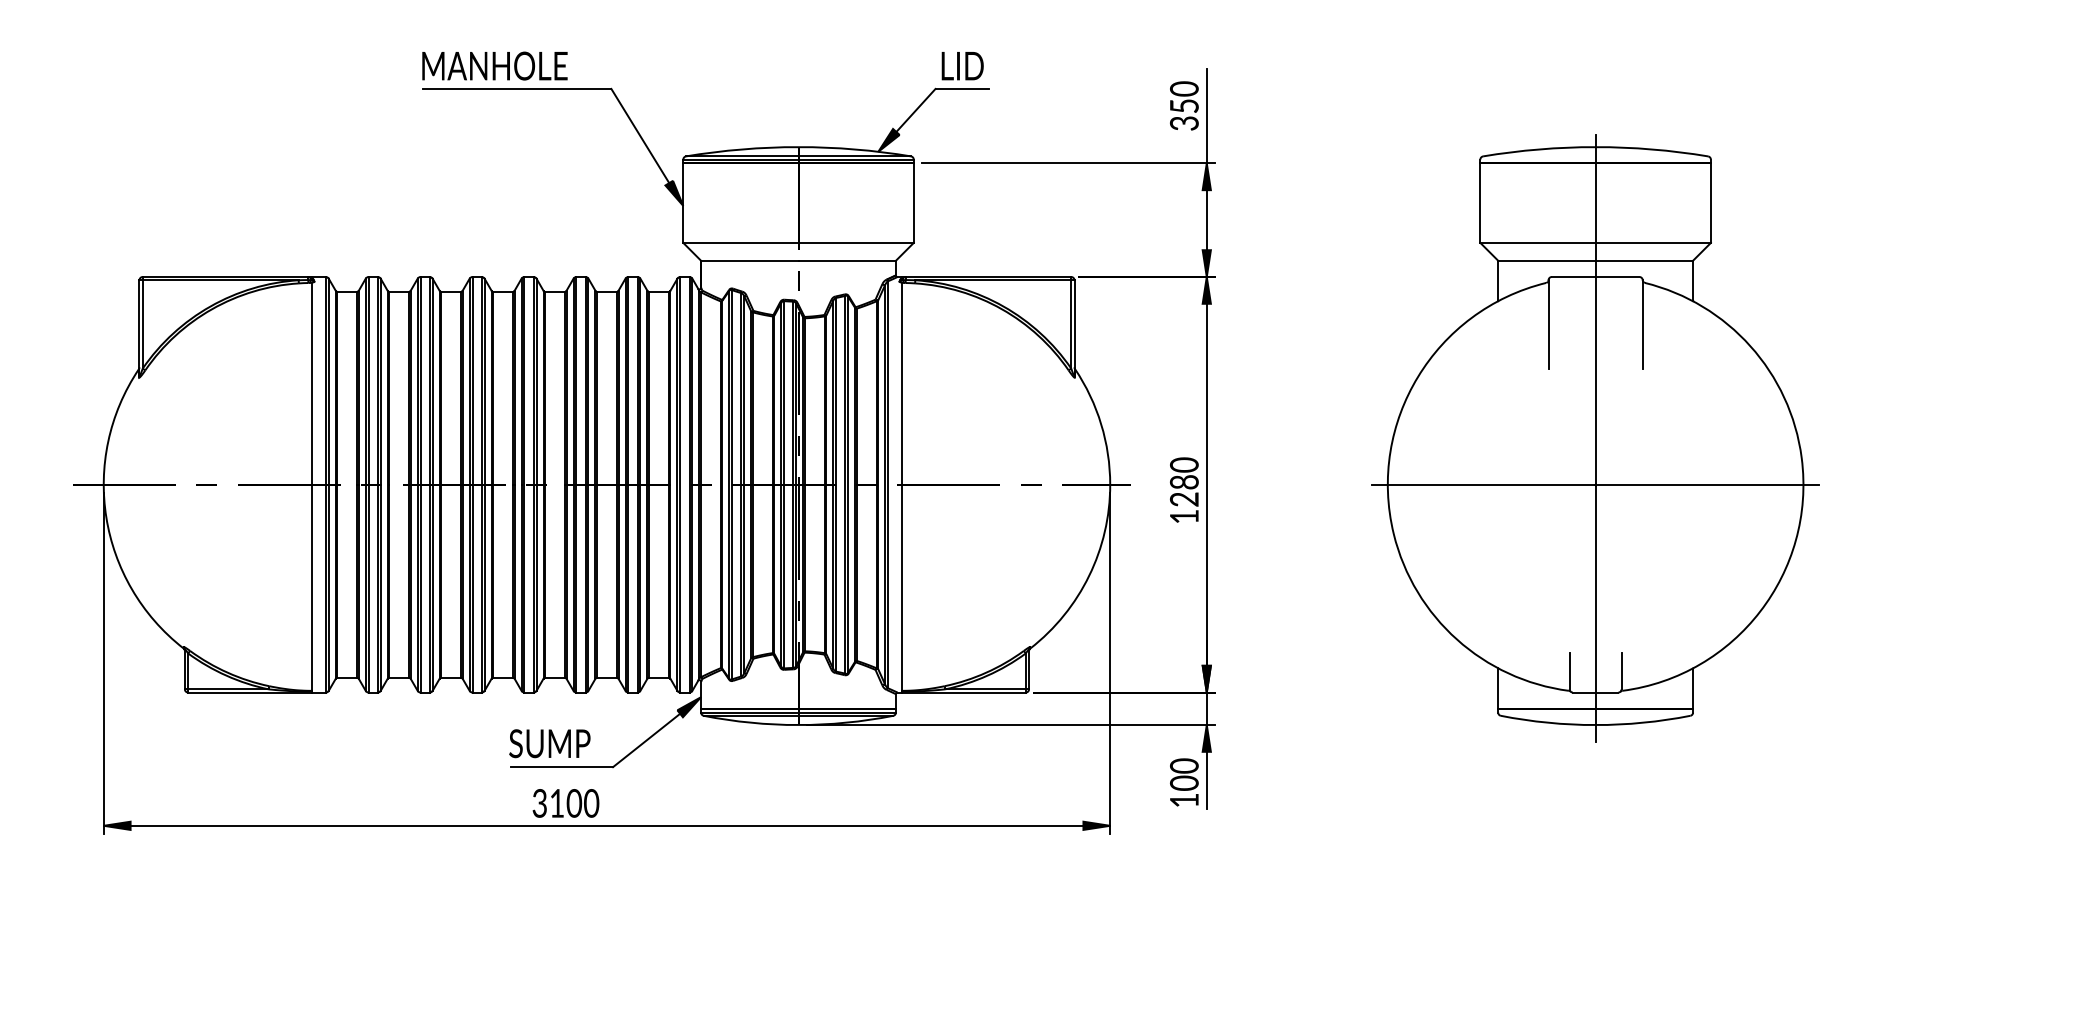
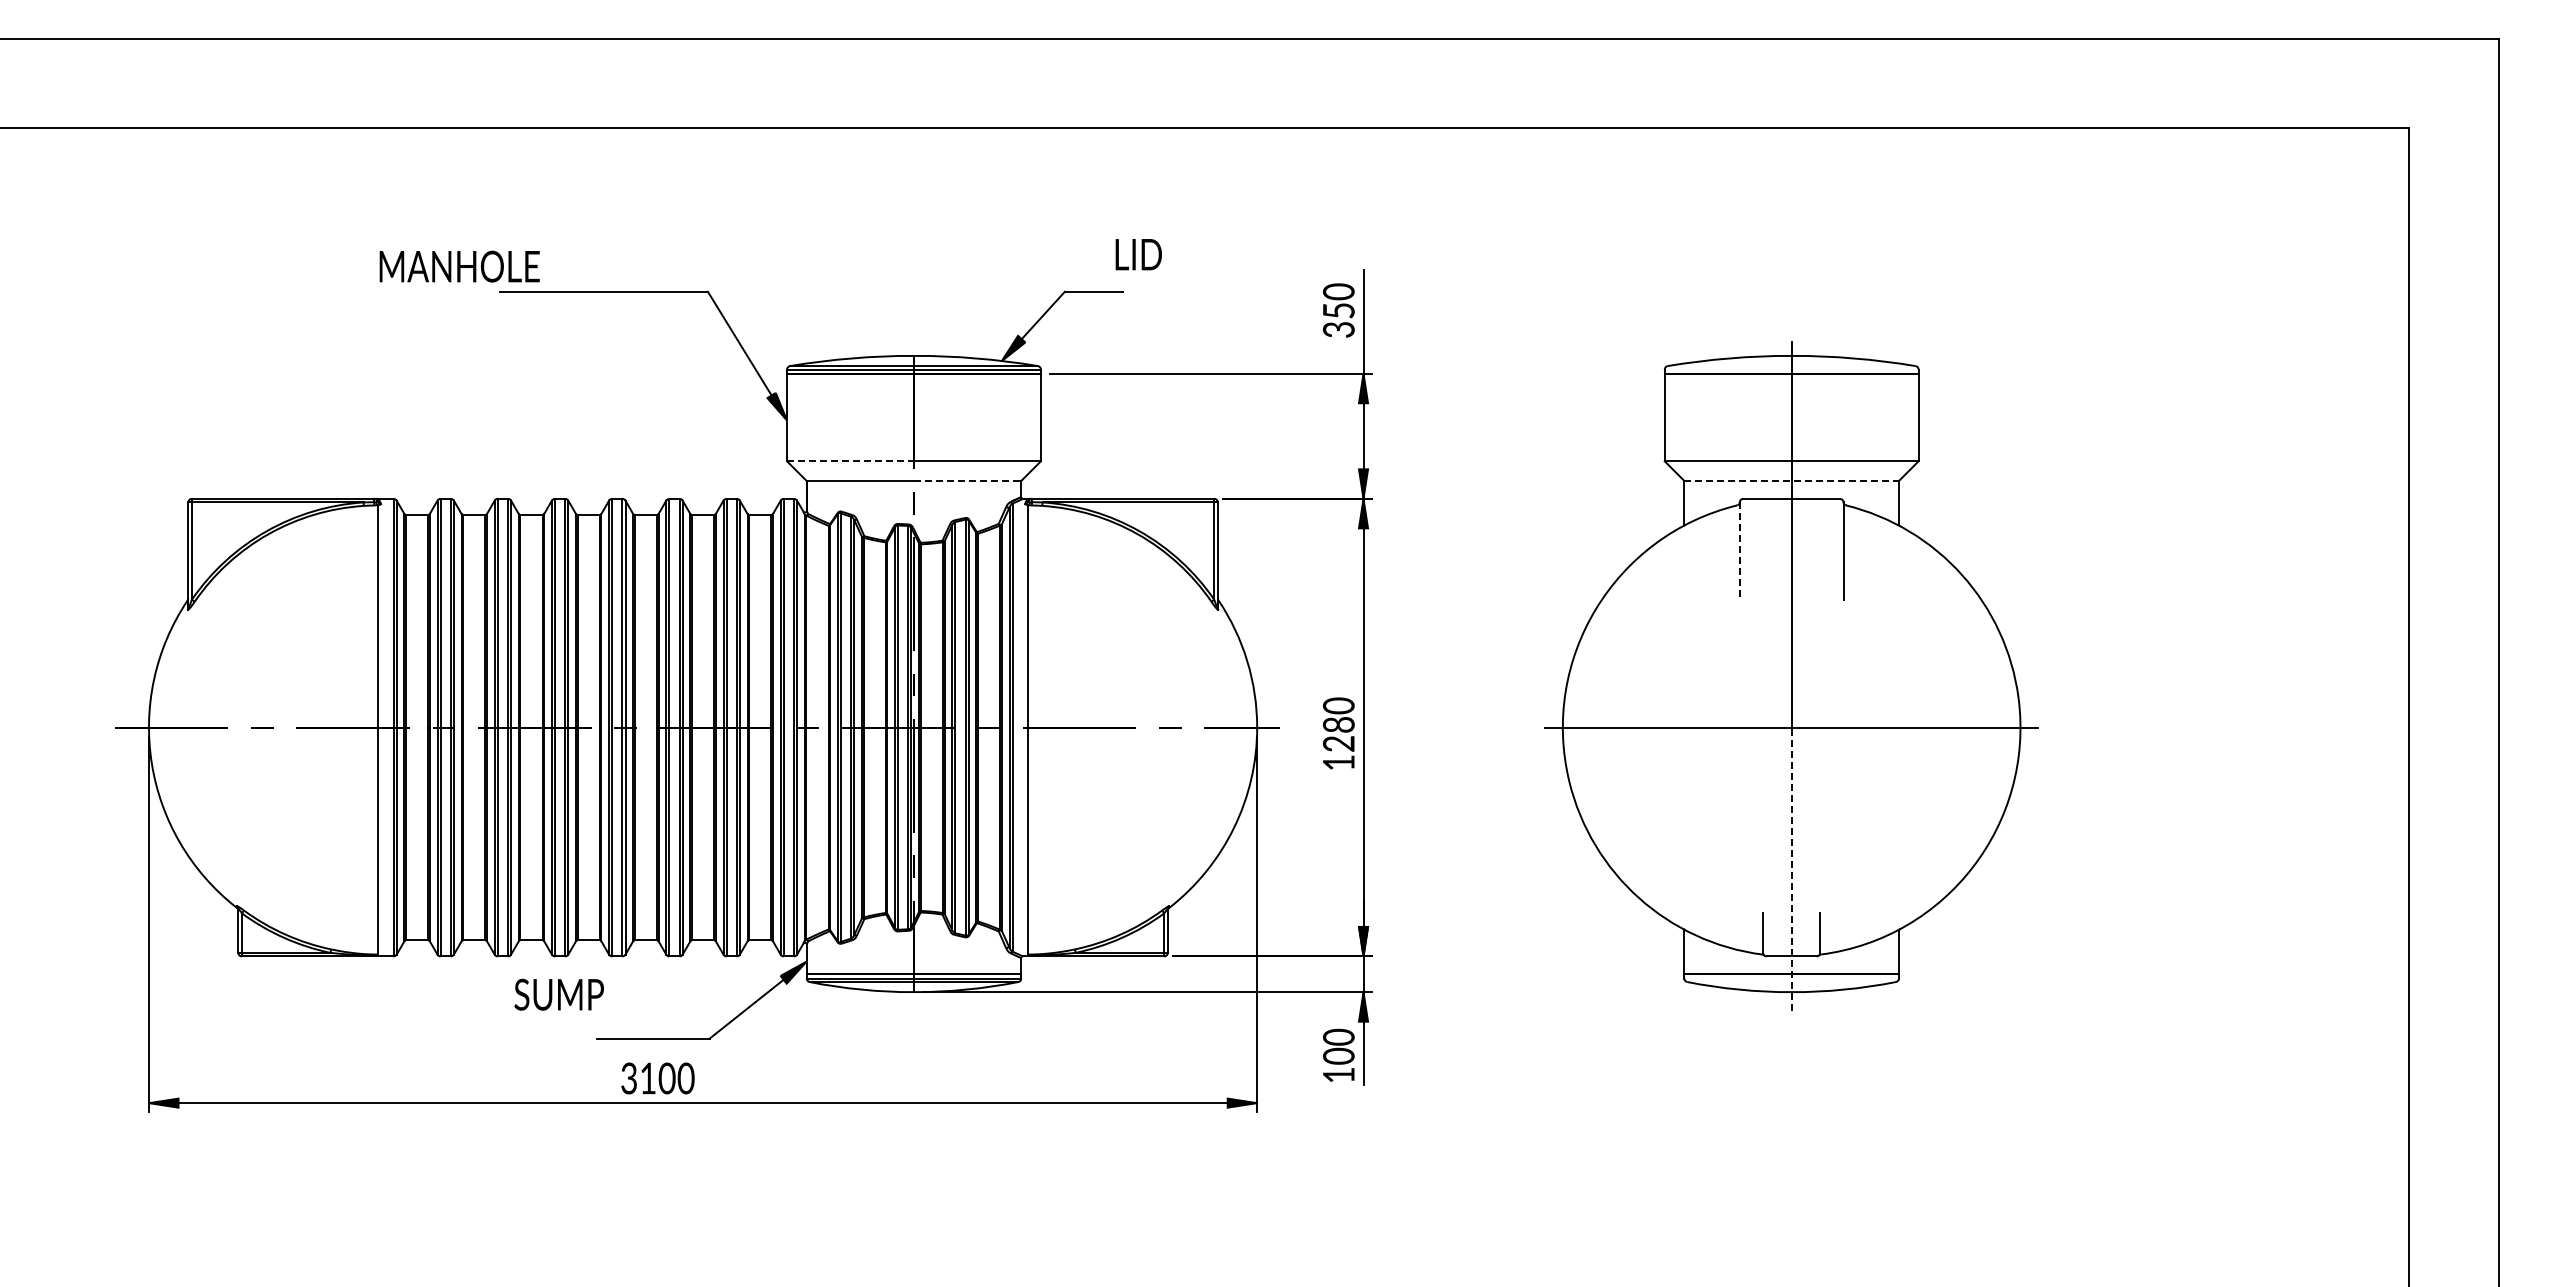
text: (494, 65) -> (459, 266), moved
text: (962, 65) -> (1138, 254), moved
line: (741, 243) -> (851, 461), solid -> dashed
line: (847, 261) -> (967, 481), solid -> dashed
line: (1596, 261) -> (1792, 481), solid -> dashed
line: (1548, 324) -> (1739, 551), solid -> dashed
line: (1595, 614) -> (1791, 870), solid -> dashed
text: (549, 743) -> (558, 994), moved

